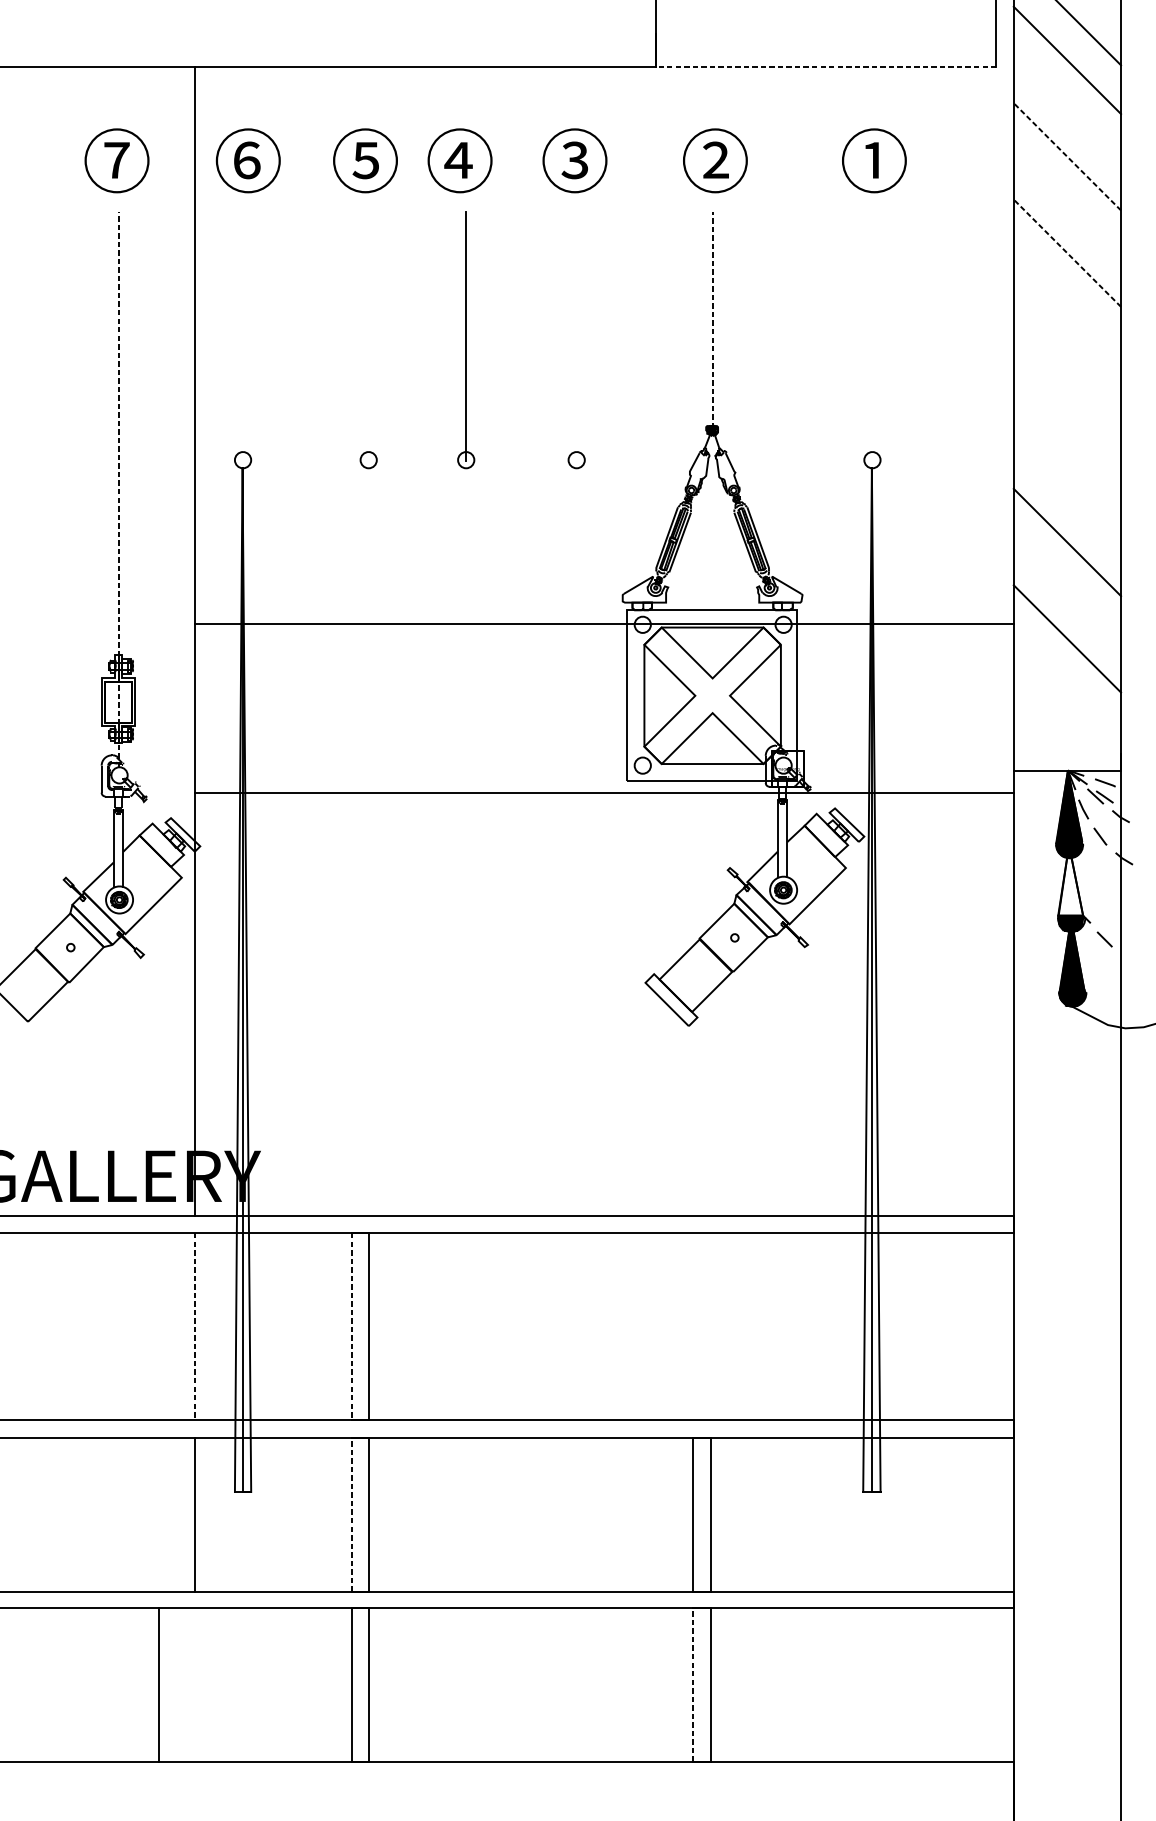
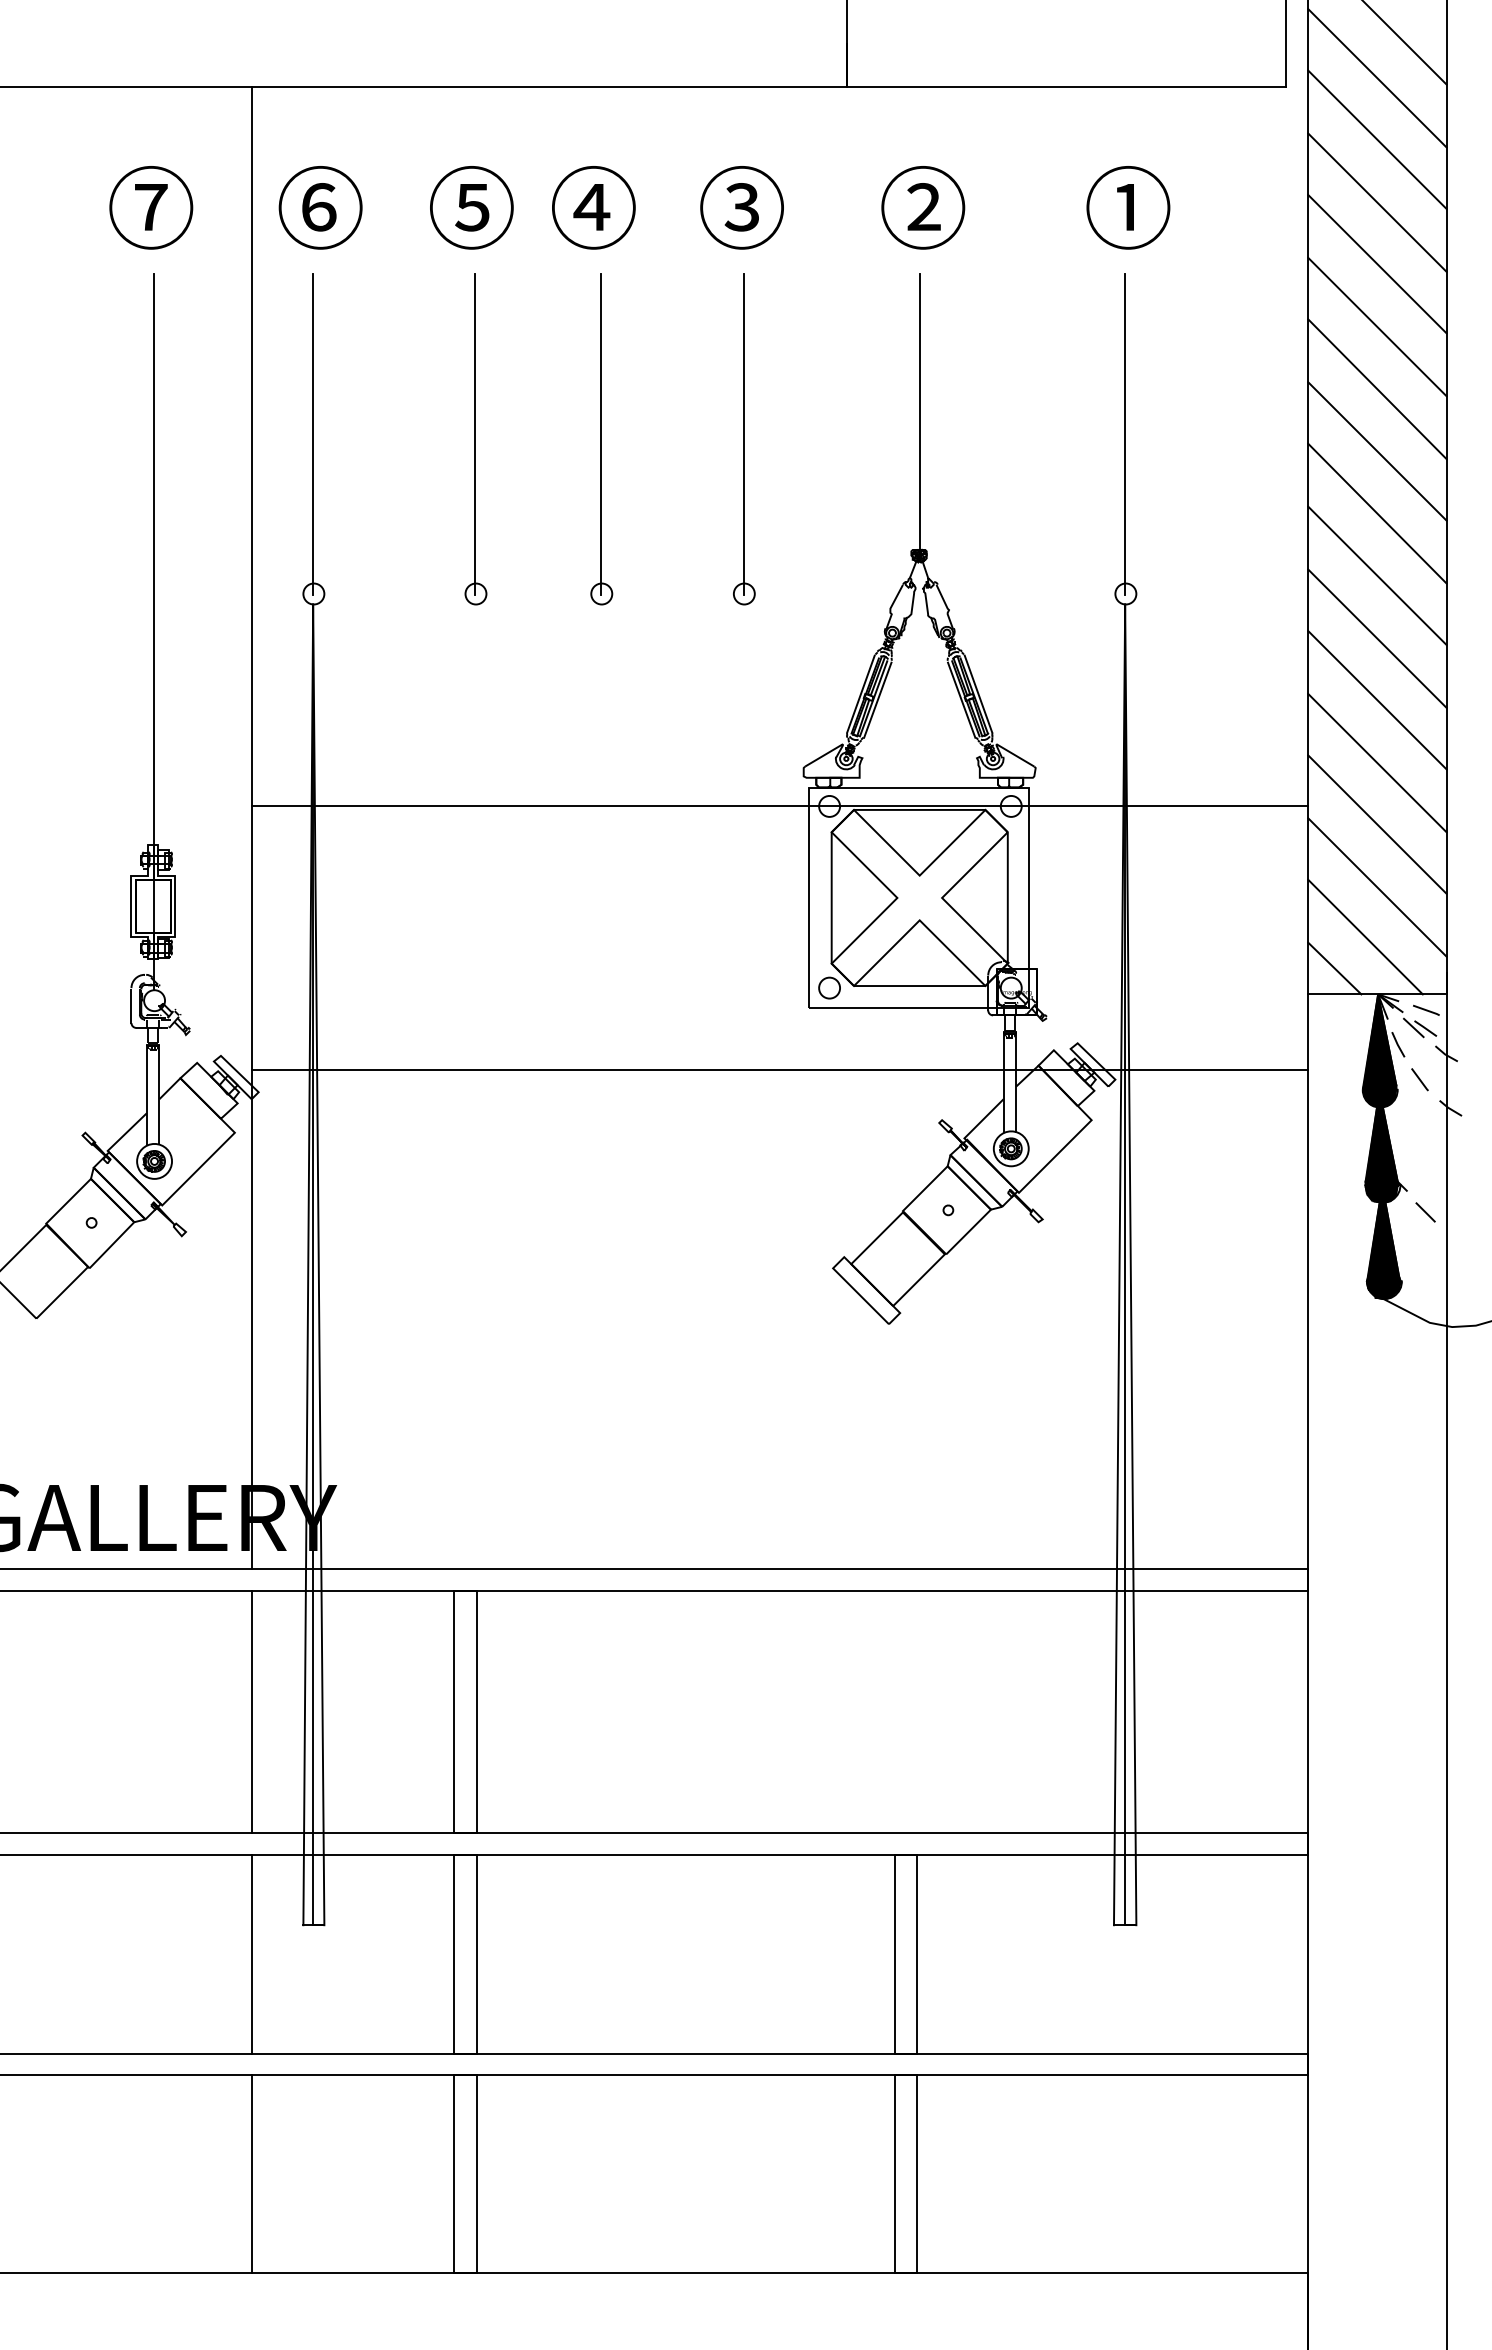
line: (825, 67) -> (1065, 87), dashed -> solid
line: (1067, 107) -> (1377, 139), added
line: (1067, 156) -> (1377, 202), dashed -> solid
line: (1067, 203) -> (1377, 263), added
line: (1067, 253) -> (1377, 327), dashed -> solid
line: (1067, 301) -> (1377, 389), added
line: (712, 320) -> (919, 413), dashed -> solid
line: (242, 335) -> (313, 433), added
line: (368, 335) -> (475, 433), added
line: (576, 335) -> (743, 433), added
line: (872, 335) -> (1125, 433), added
line: (1067, 349) -> (1377, 451), added
line: (1067, 397) -> (1377, 513), added
line: (1067, 445) -> (1377, 575), added
line: (118, 489) -> (153, 631), dashed -> solid
line: (1067, 494) -> (1377, 638), added
line: (1067, 590) -> (1377, 762), added
line: (1067, 687) -> (1377, 887), added
line: (1058, 725) -> (1365, 936), added
line: (1034, 750) -> (1334, 968), added
line: (603, 793) -> (779, 1069), moved
fill: (1070, 879) -> (1381, 1135), added
line: (194, 1327) -> (251, 1712), dashed -> solid
line: (352, 1327) -> (454, 1712), dashed -> solid
line: (352, 1514) -> (454, 1954), dashed -> solid
line: (159, 1684) -> (251, 2173), moved
line: (693, 1684) -> (894, 2173), dashed -> solid

